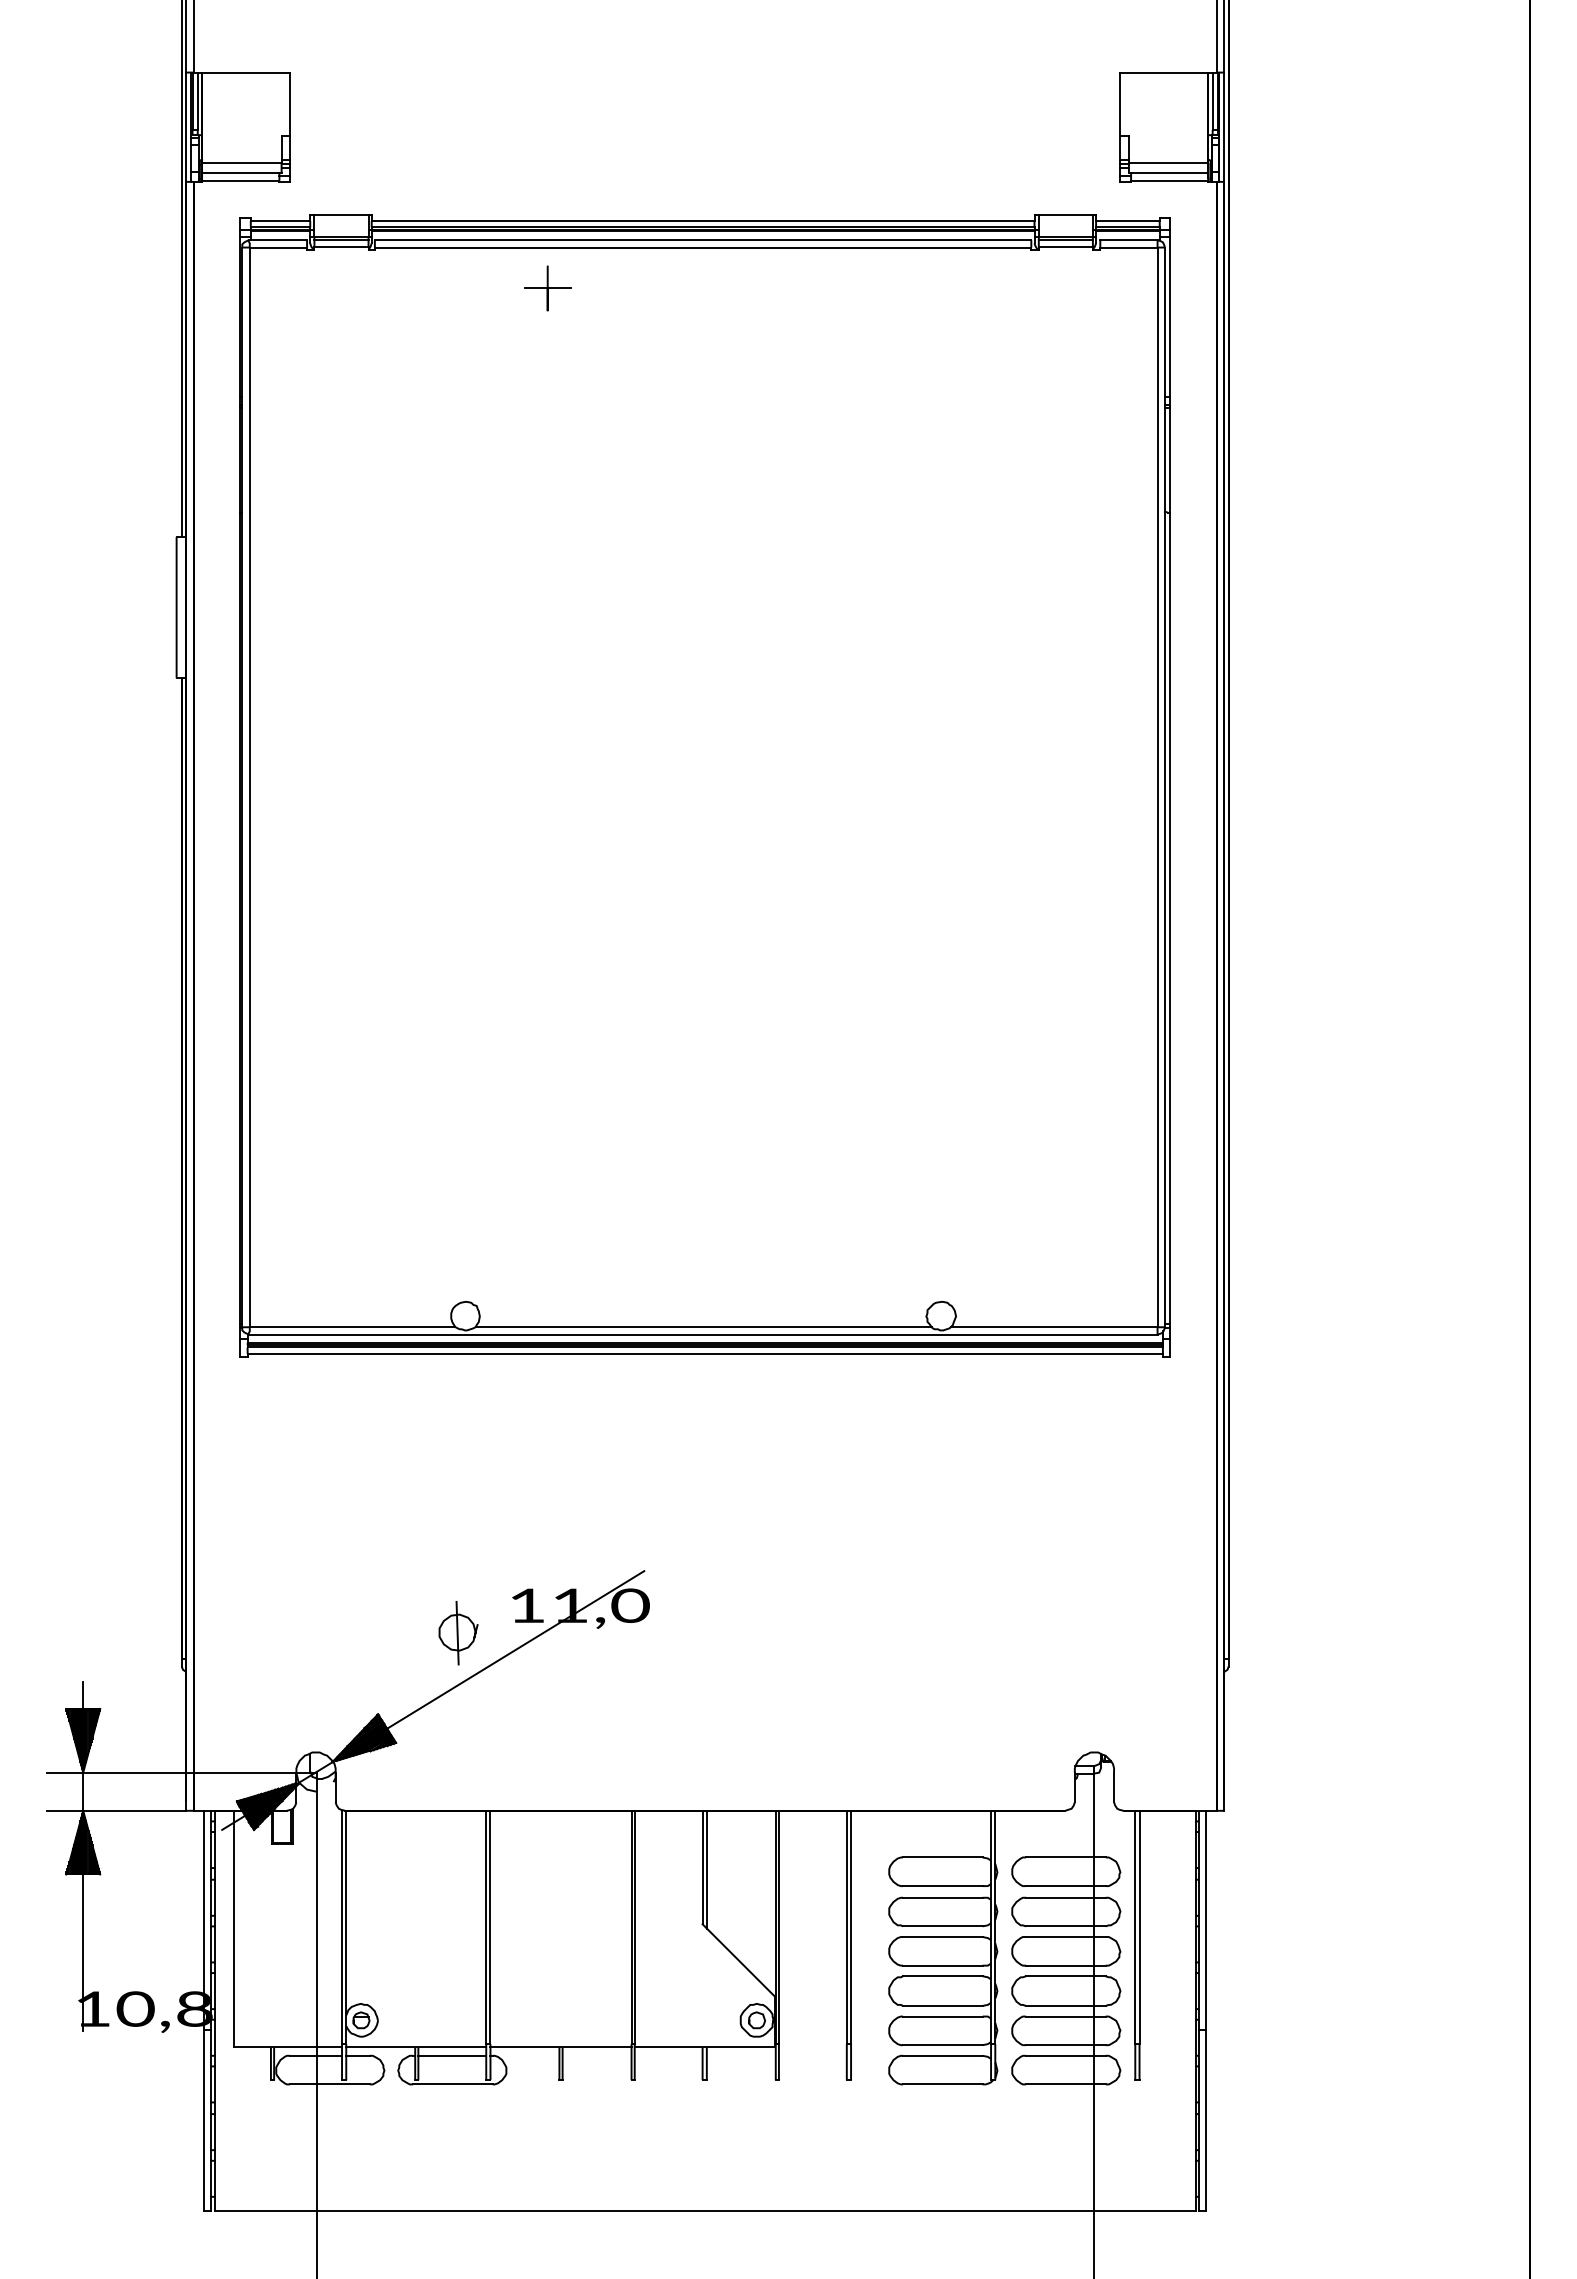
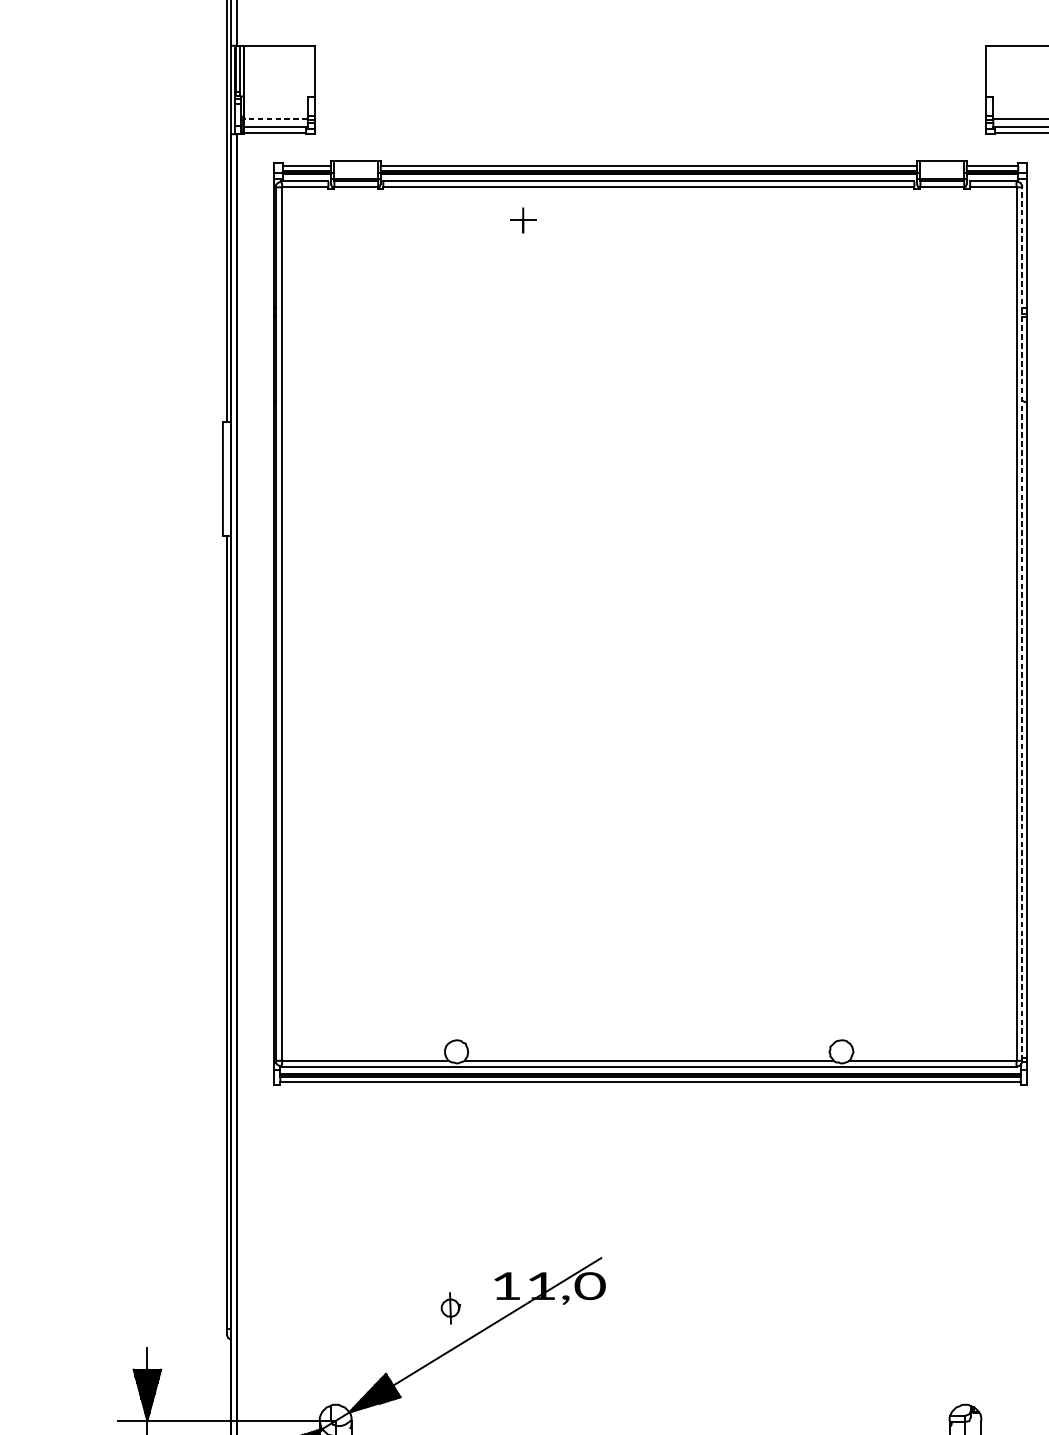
line: (241, 162) -> (275, 118), solid -> dashed
part: (547, 288) -> (522, 220), size x0.7
line: (1164, 787) -> (1022, 624), solid -> dashed
part: (458, 1633) -> (450, 1308), size x0.6

